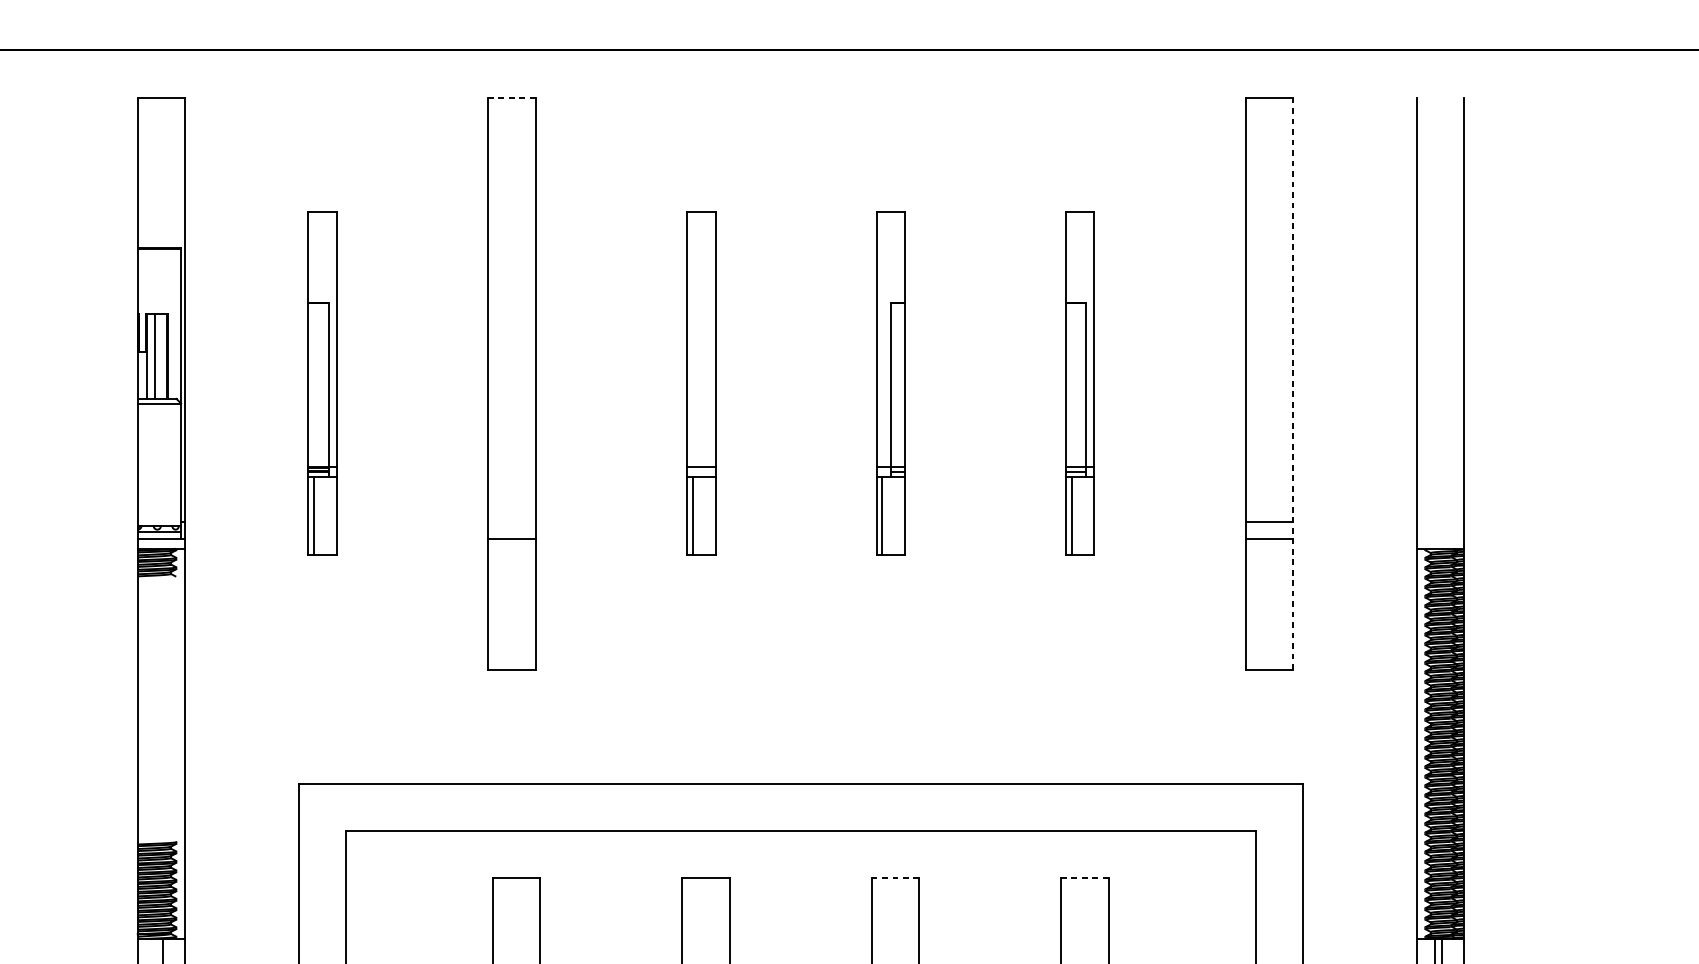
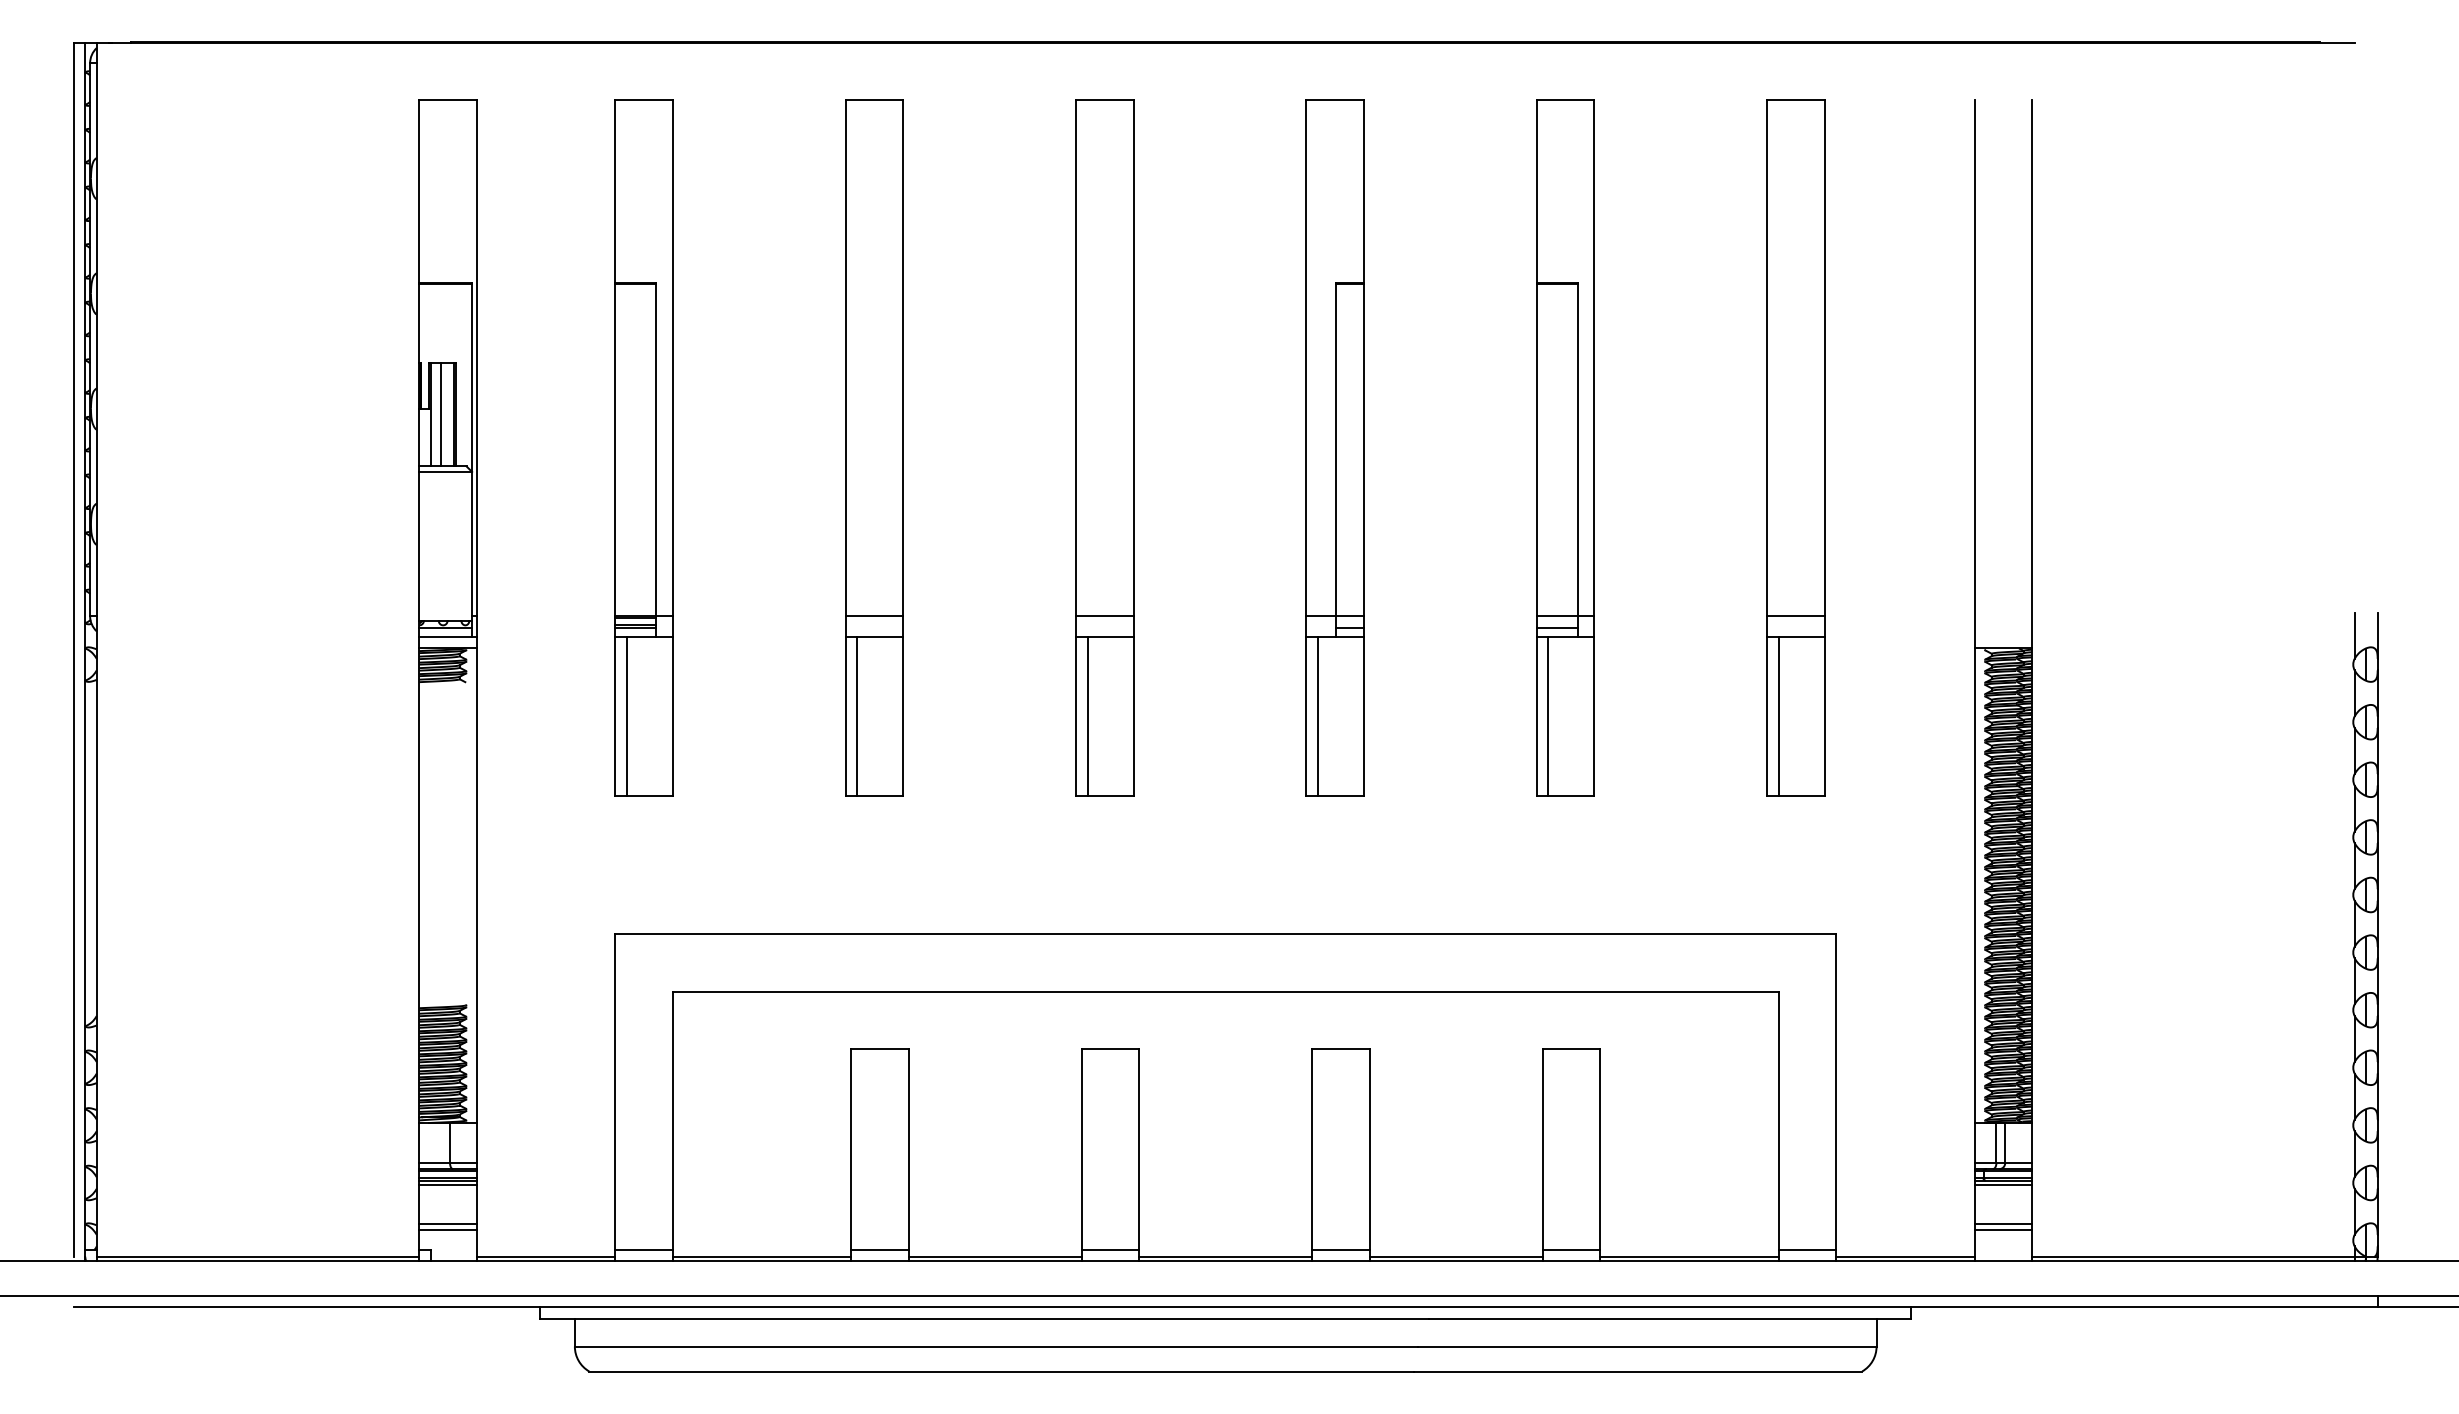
line: (512, 98) -> (874, 100), dashed -> solid
part: (322, 383) -> (643, 447), size x1.67
part: (701, 383) -> (1104, 447), size x1.67
part: (890, 383) -> (1334, 447), size x1.67
part: (1080, 383) -> (1565, 447), size x1.67
line: (1293, 384) -> (1824, 448), dashed -> solid
line: (512, 522) -> (874, 616), added
line: (498, 603) -> (857, 715), added
line: (1255, 603) -> (1778, 715), added
line: (895, 878) -> (1340, 1049), dashed -> solid
line: (1085, 878) -> (1571, 1049), dashed -> solid

